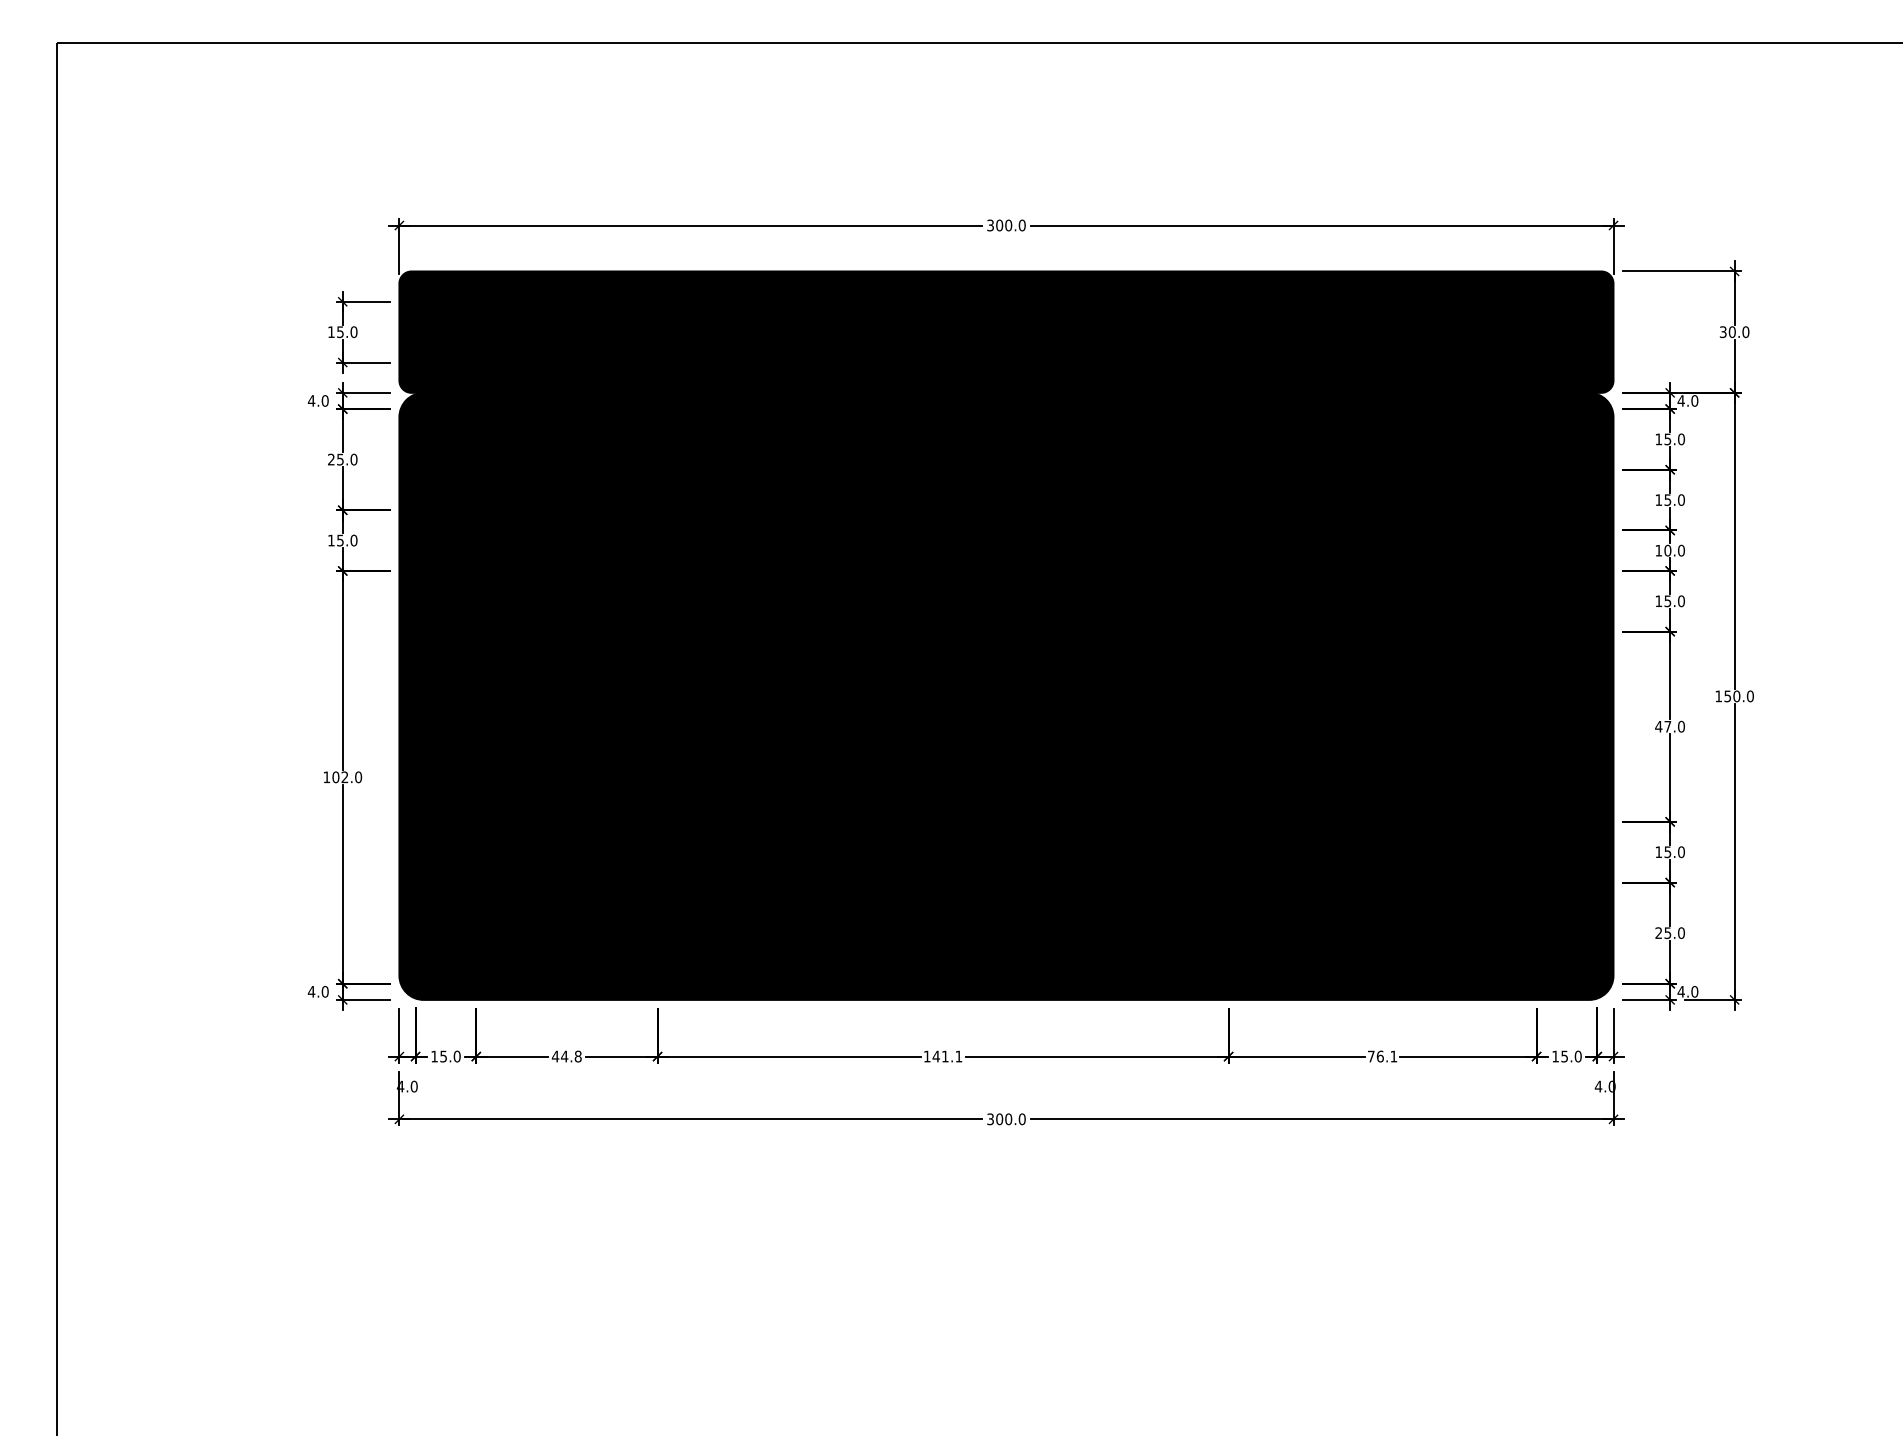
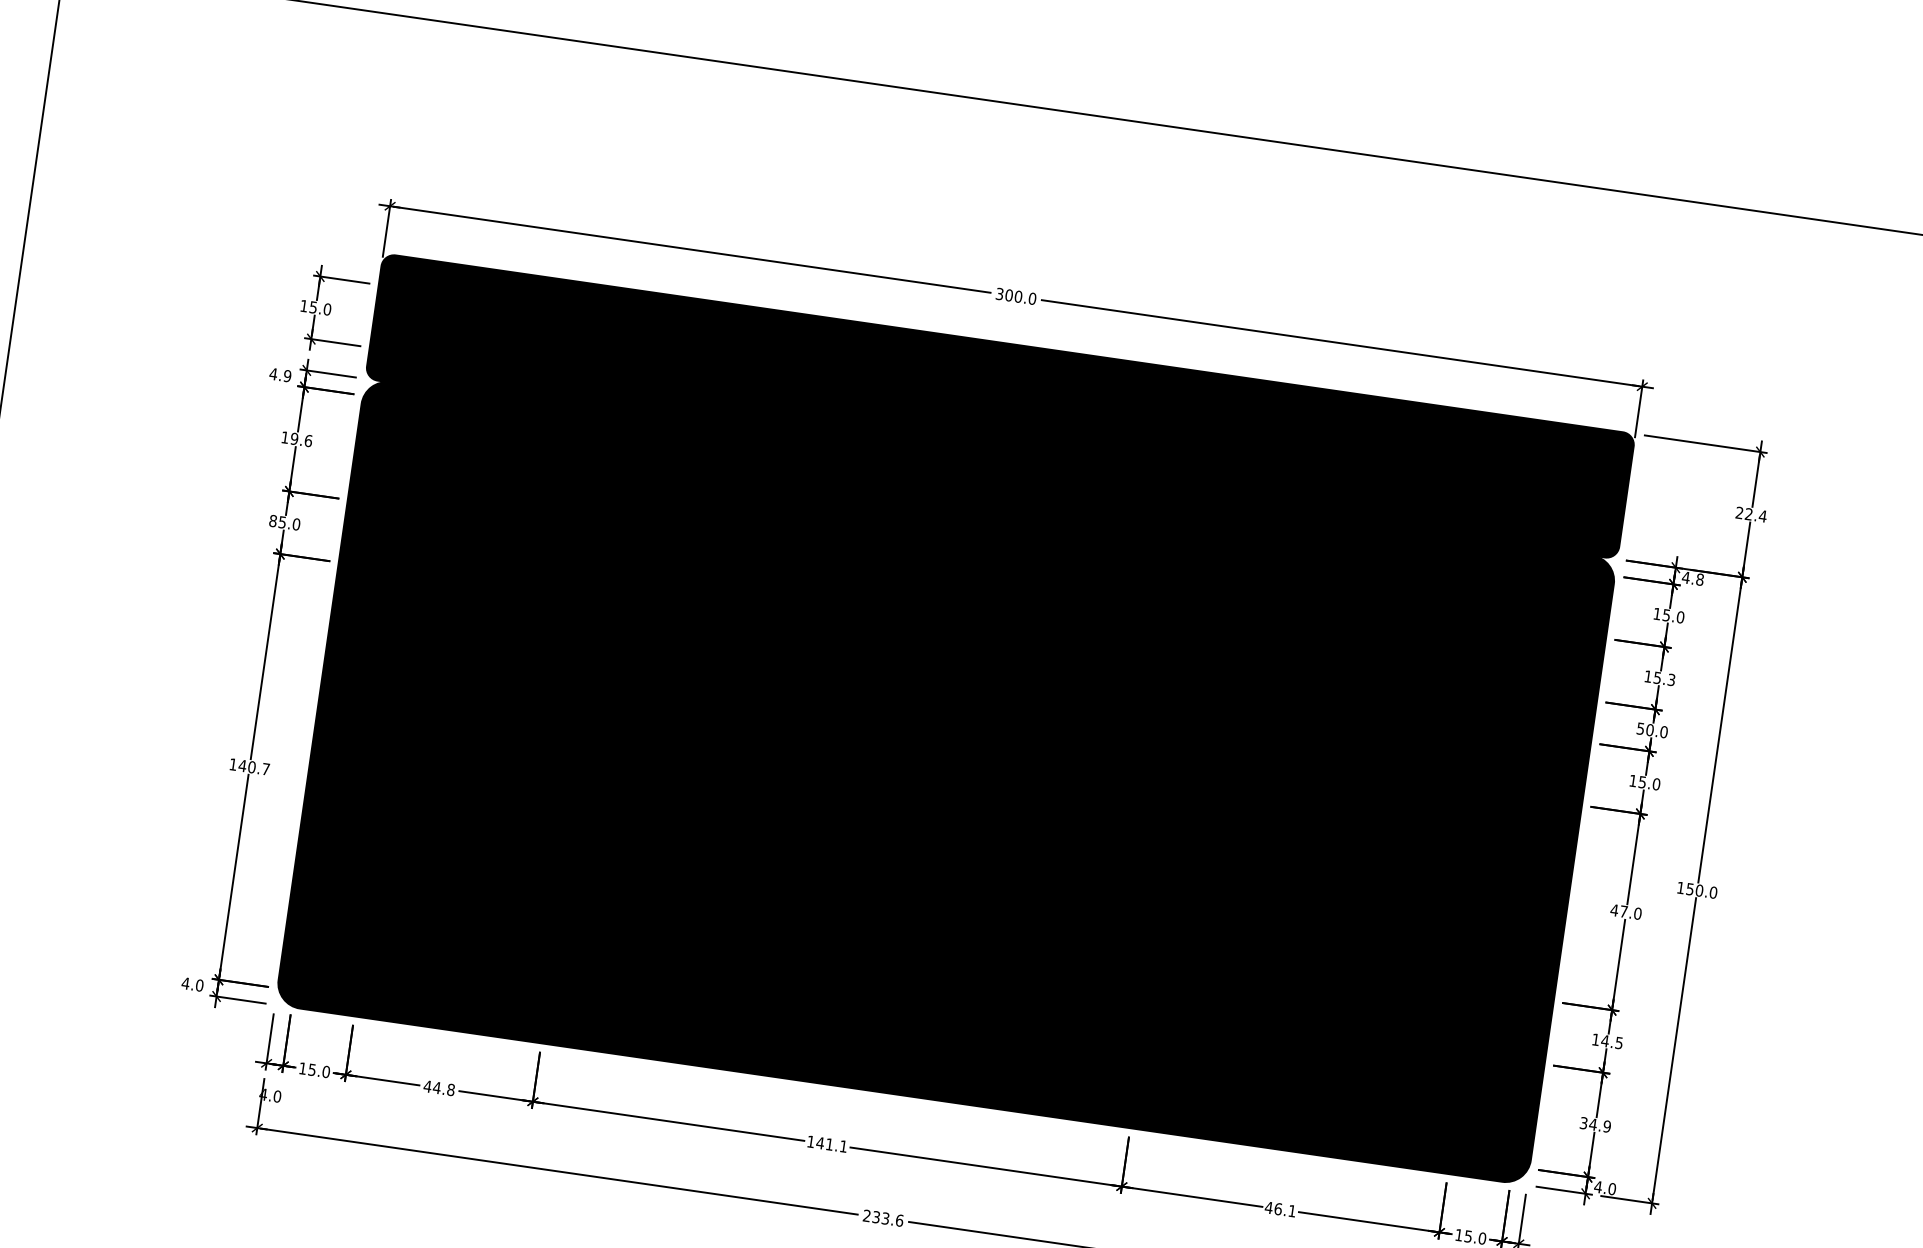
text: (1734, 332) -> (1751, 515), 30.0 -> 22.4
text: (324, 400) -> (286, 375), 4.0 -> 4.9
text: (1694, 400) -> (1699, 579), 4.0 -> 4.8
text: (342, 459) -> (296, 439), 25.0 -> 19.6
text: (1681, 499) -> (1671, 679), 15.0 -> 15.3
text: (330, 540) -> (272, 520), 15.0 -> 85.0
text: (1658, 550) -> (1640, 728), 10.0 -> 50.0
text: (347, 777) -> (254, 767), 102.0 -> 140.7
text: (1674, 852) -> (1612, 1042), 15.0 -> 14.5
text: (1669, 933) -> (1594, 1125), 25.0 -> 34.9
text: (1370, 1056) -> (1268, 1207), 76.1 -> 46.1
text: (1006, 1119) -> (883, 1218), 300.0 -> 233.6

